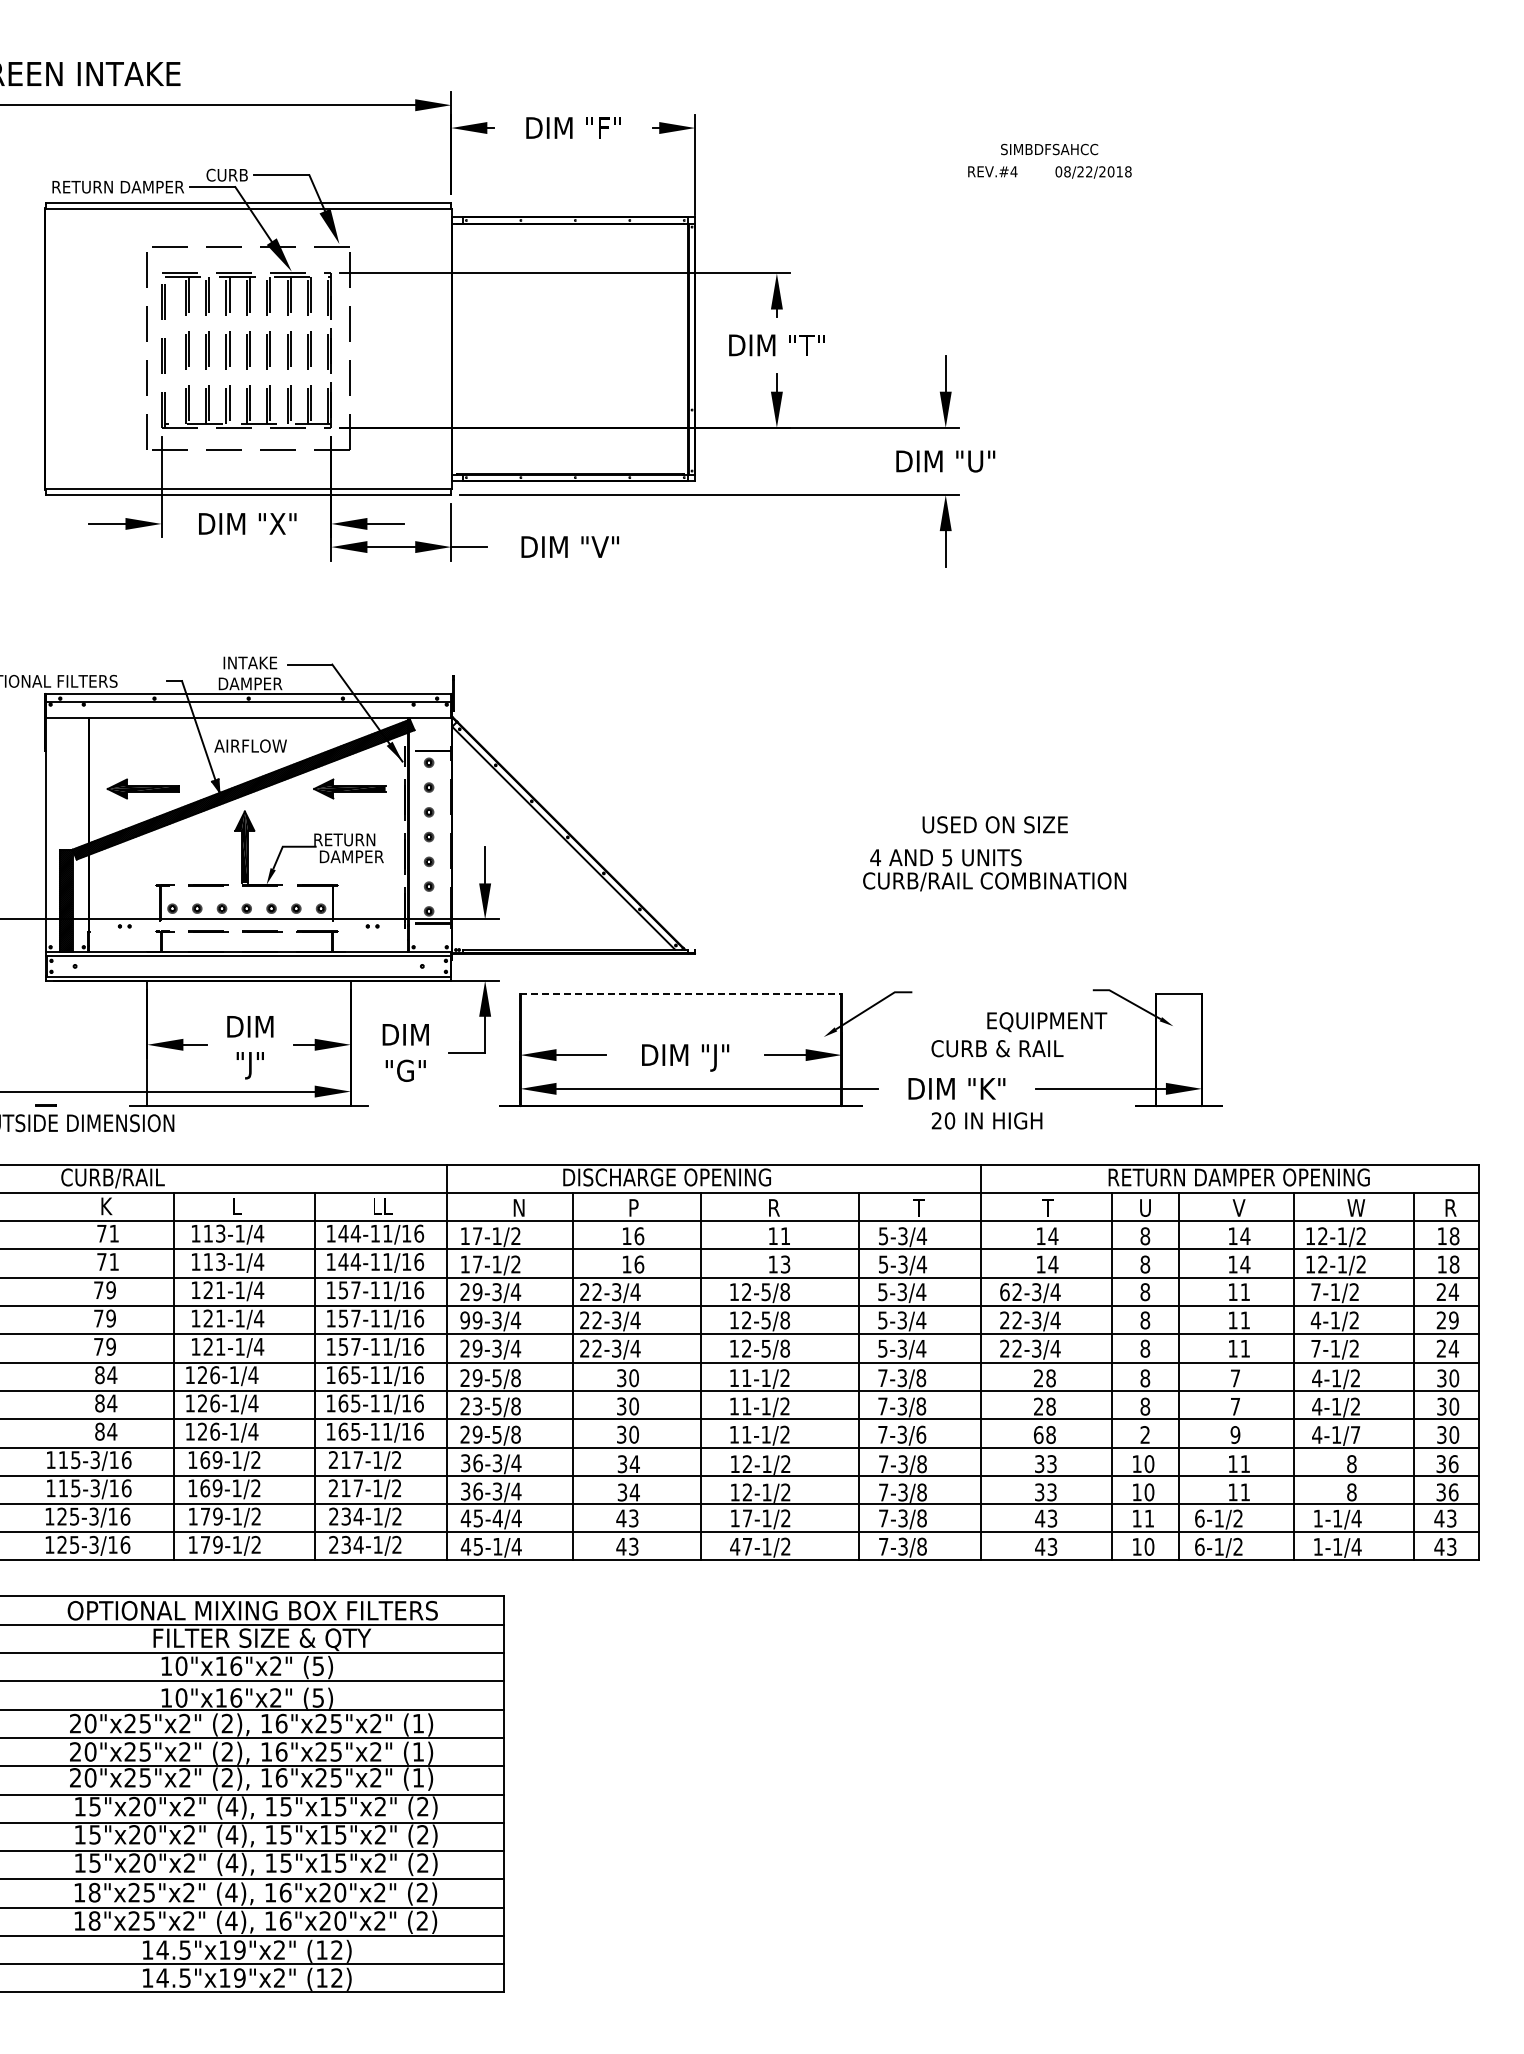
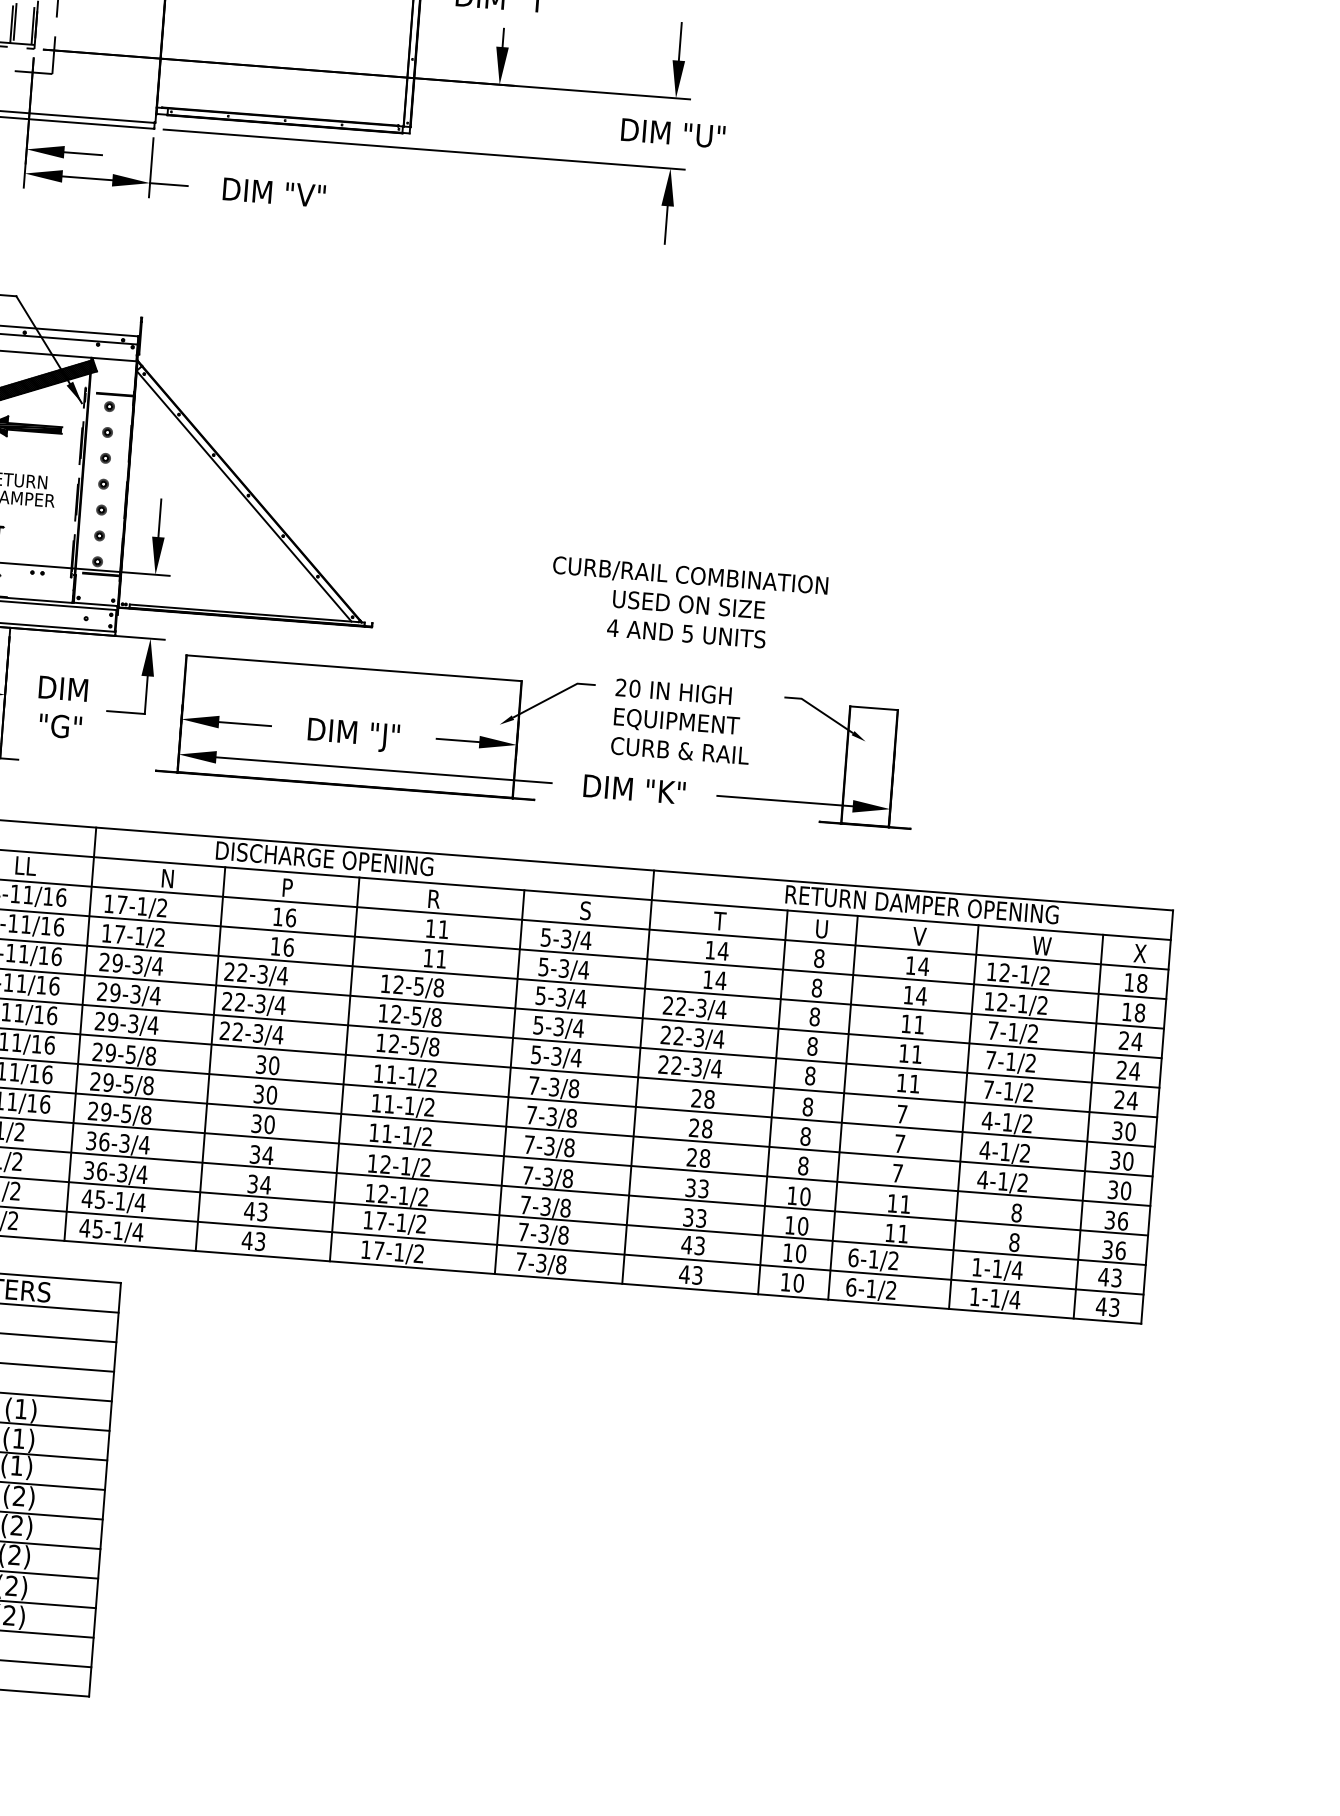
text: (994, 824) -> (688, 604), moved
text: (945, 857) -> (686, 633), moved
line: (681, 993) -> (354, 667), dashed -> solid
text: (1047, 1022) -> (677, 723), moved
text: (986, 1120) -> (673, 691), moved
text: (918, 1207) -> (584, 910), T -> S
text: (1450, 1207) -> (1140, 953), R -> X
text: (785, 1264) -> (441, 959), 13 -> 11
text: (1004, 1292) -> (667, 1005), 62-3/4 -> 22-3/4
text: (465, 1320) -> (102, 991), 99-3/4 -> 29-3/4
text: (1315, 1320) -> (990, 1060), 4-1/2 -> 7-1/2
text: (1453, 1320) -> (1134, 1071), 29 -> 24
text: (477, 1406) -> (108, 1082), 23-5/8 -> 29-5/8
text: (921, 1434) -> (569, 1147), 7-3/6 -> 7-3/8
text: (1038, 1434) -> (691, 1156), 68 -> 28
text: (1355, 1434) -> (1022, 1182), 4-1/7 -> 4-1/2
text: (1145, 1435) -> (803, 1166), 2 -> 8
text: (1235, 1435) -> (897, 1173), 9 -> 7
text: (497, 1518) -> (120, 1201), 45-4/4 -> 45-1/4
text: (1149, 1518) -> (801, 1253), 11 -> 10
text: (735, 1546) -> (366, 1249), 47-1/2 -> 17-1/2

